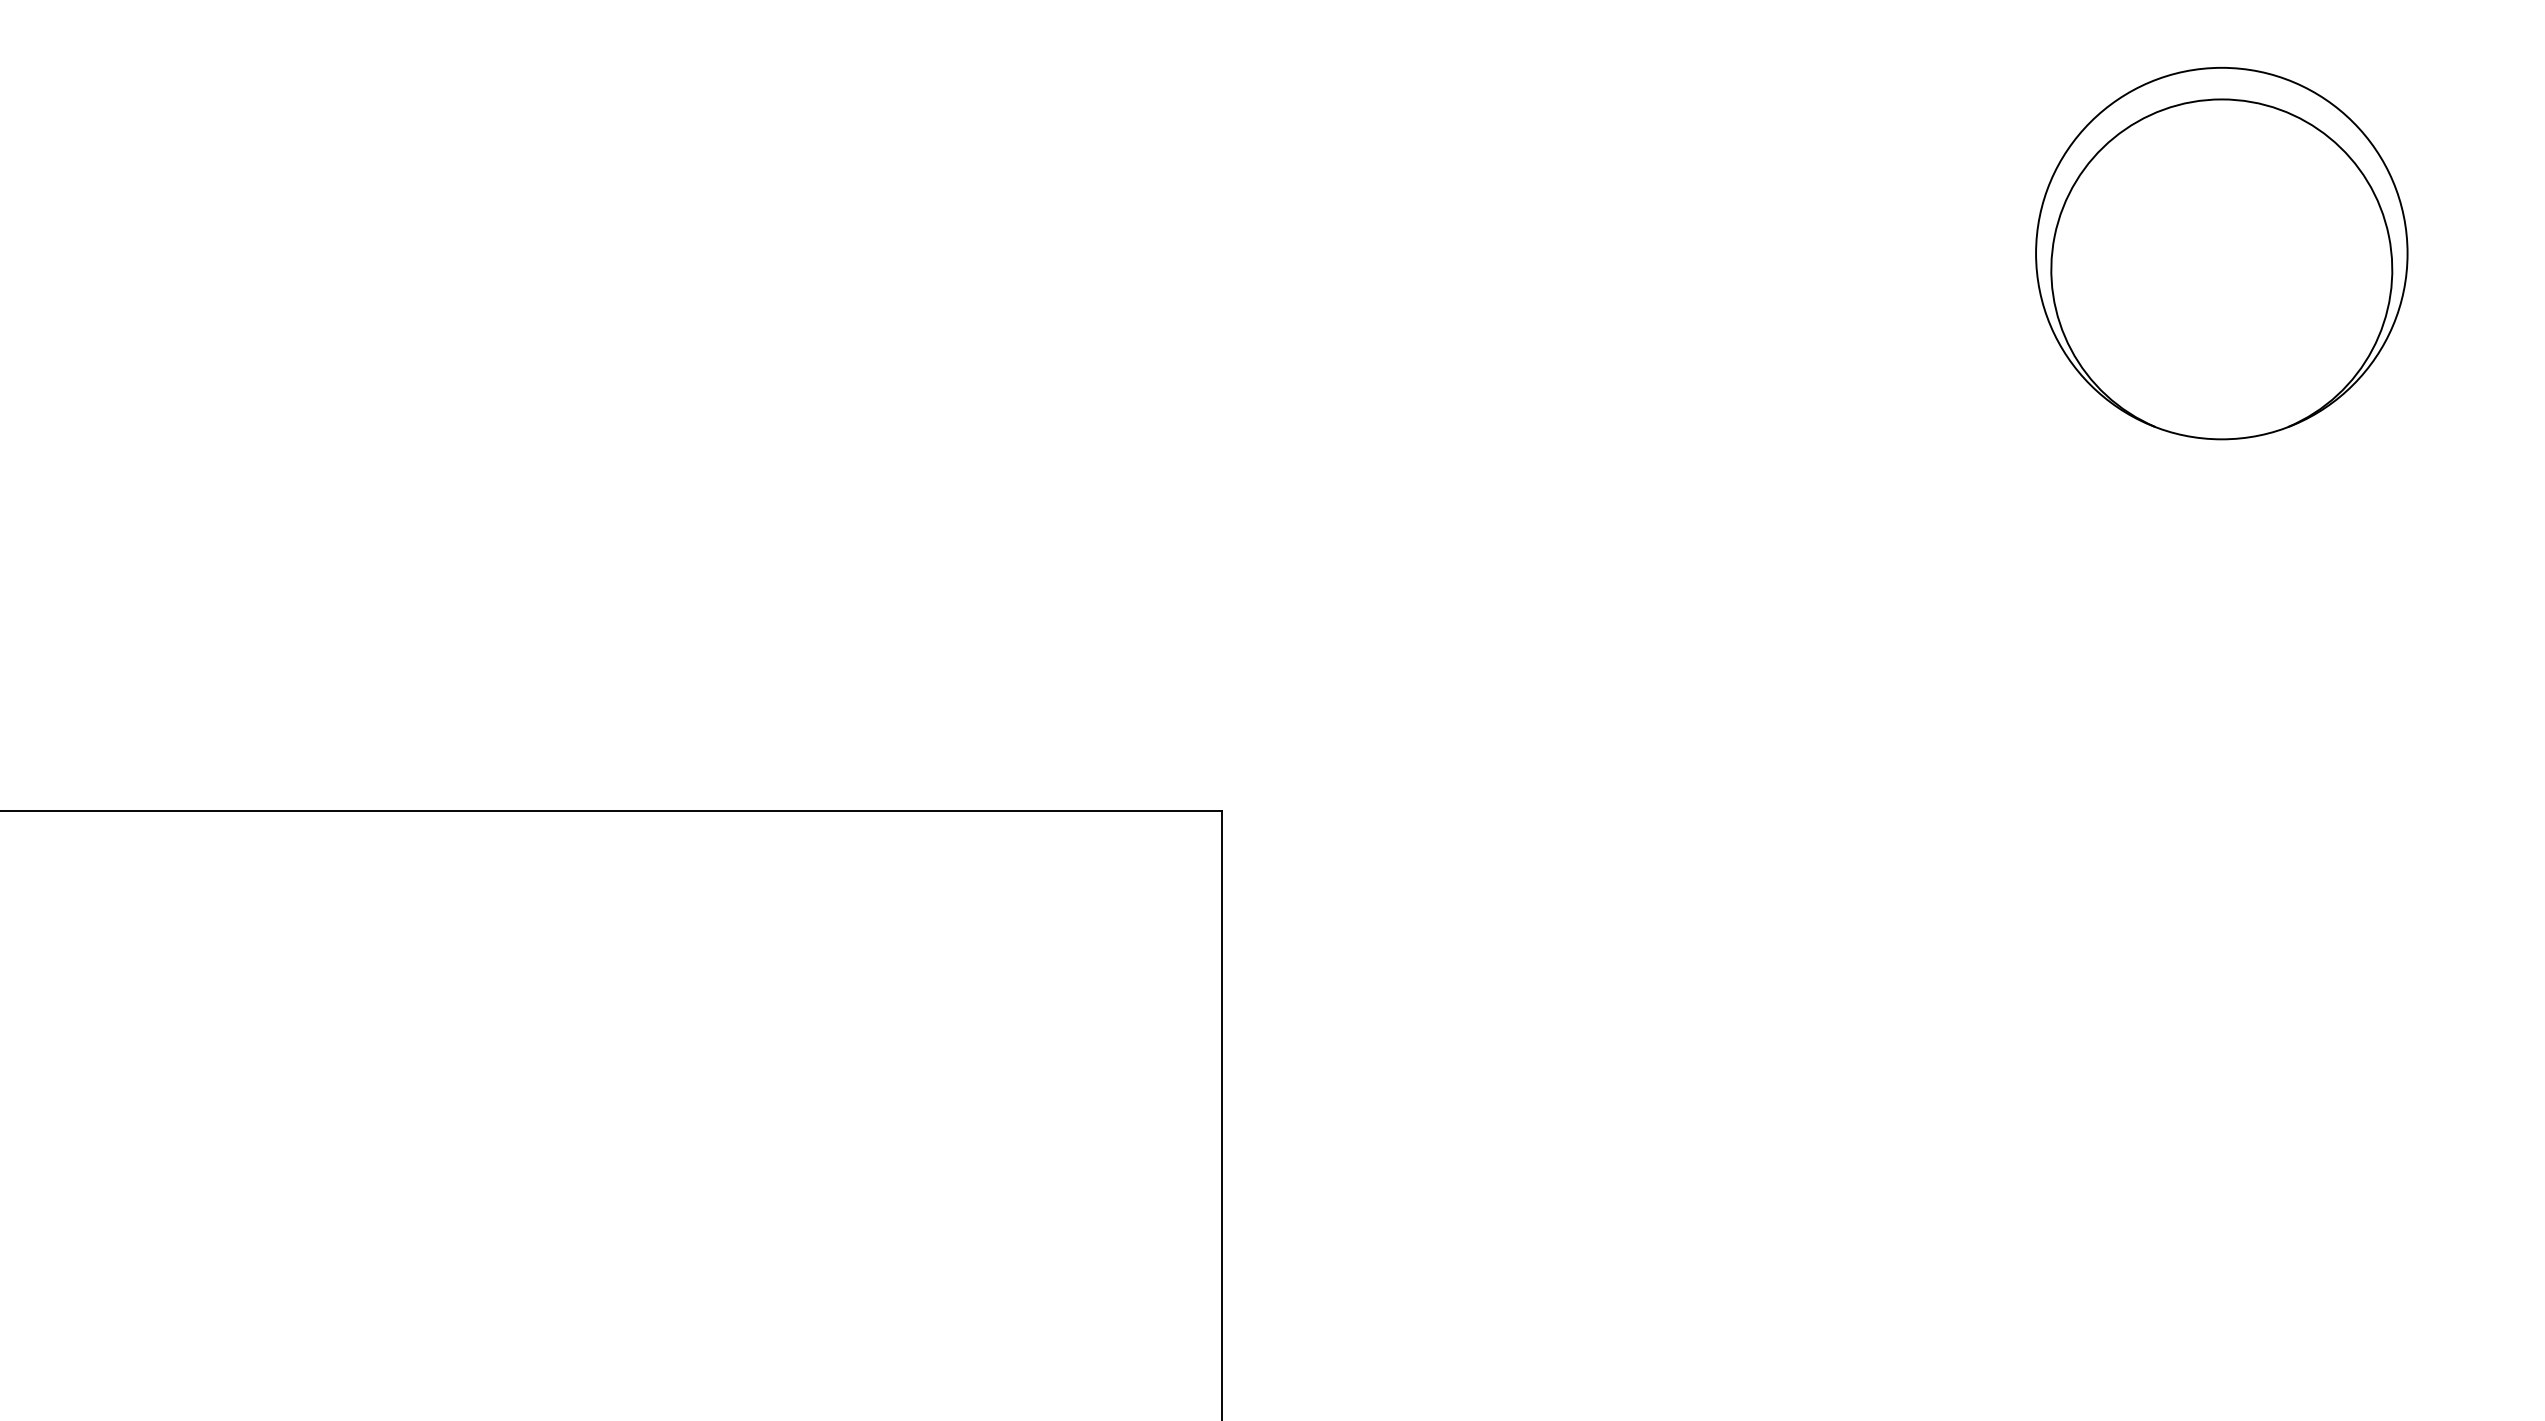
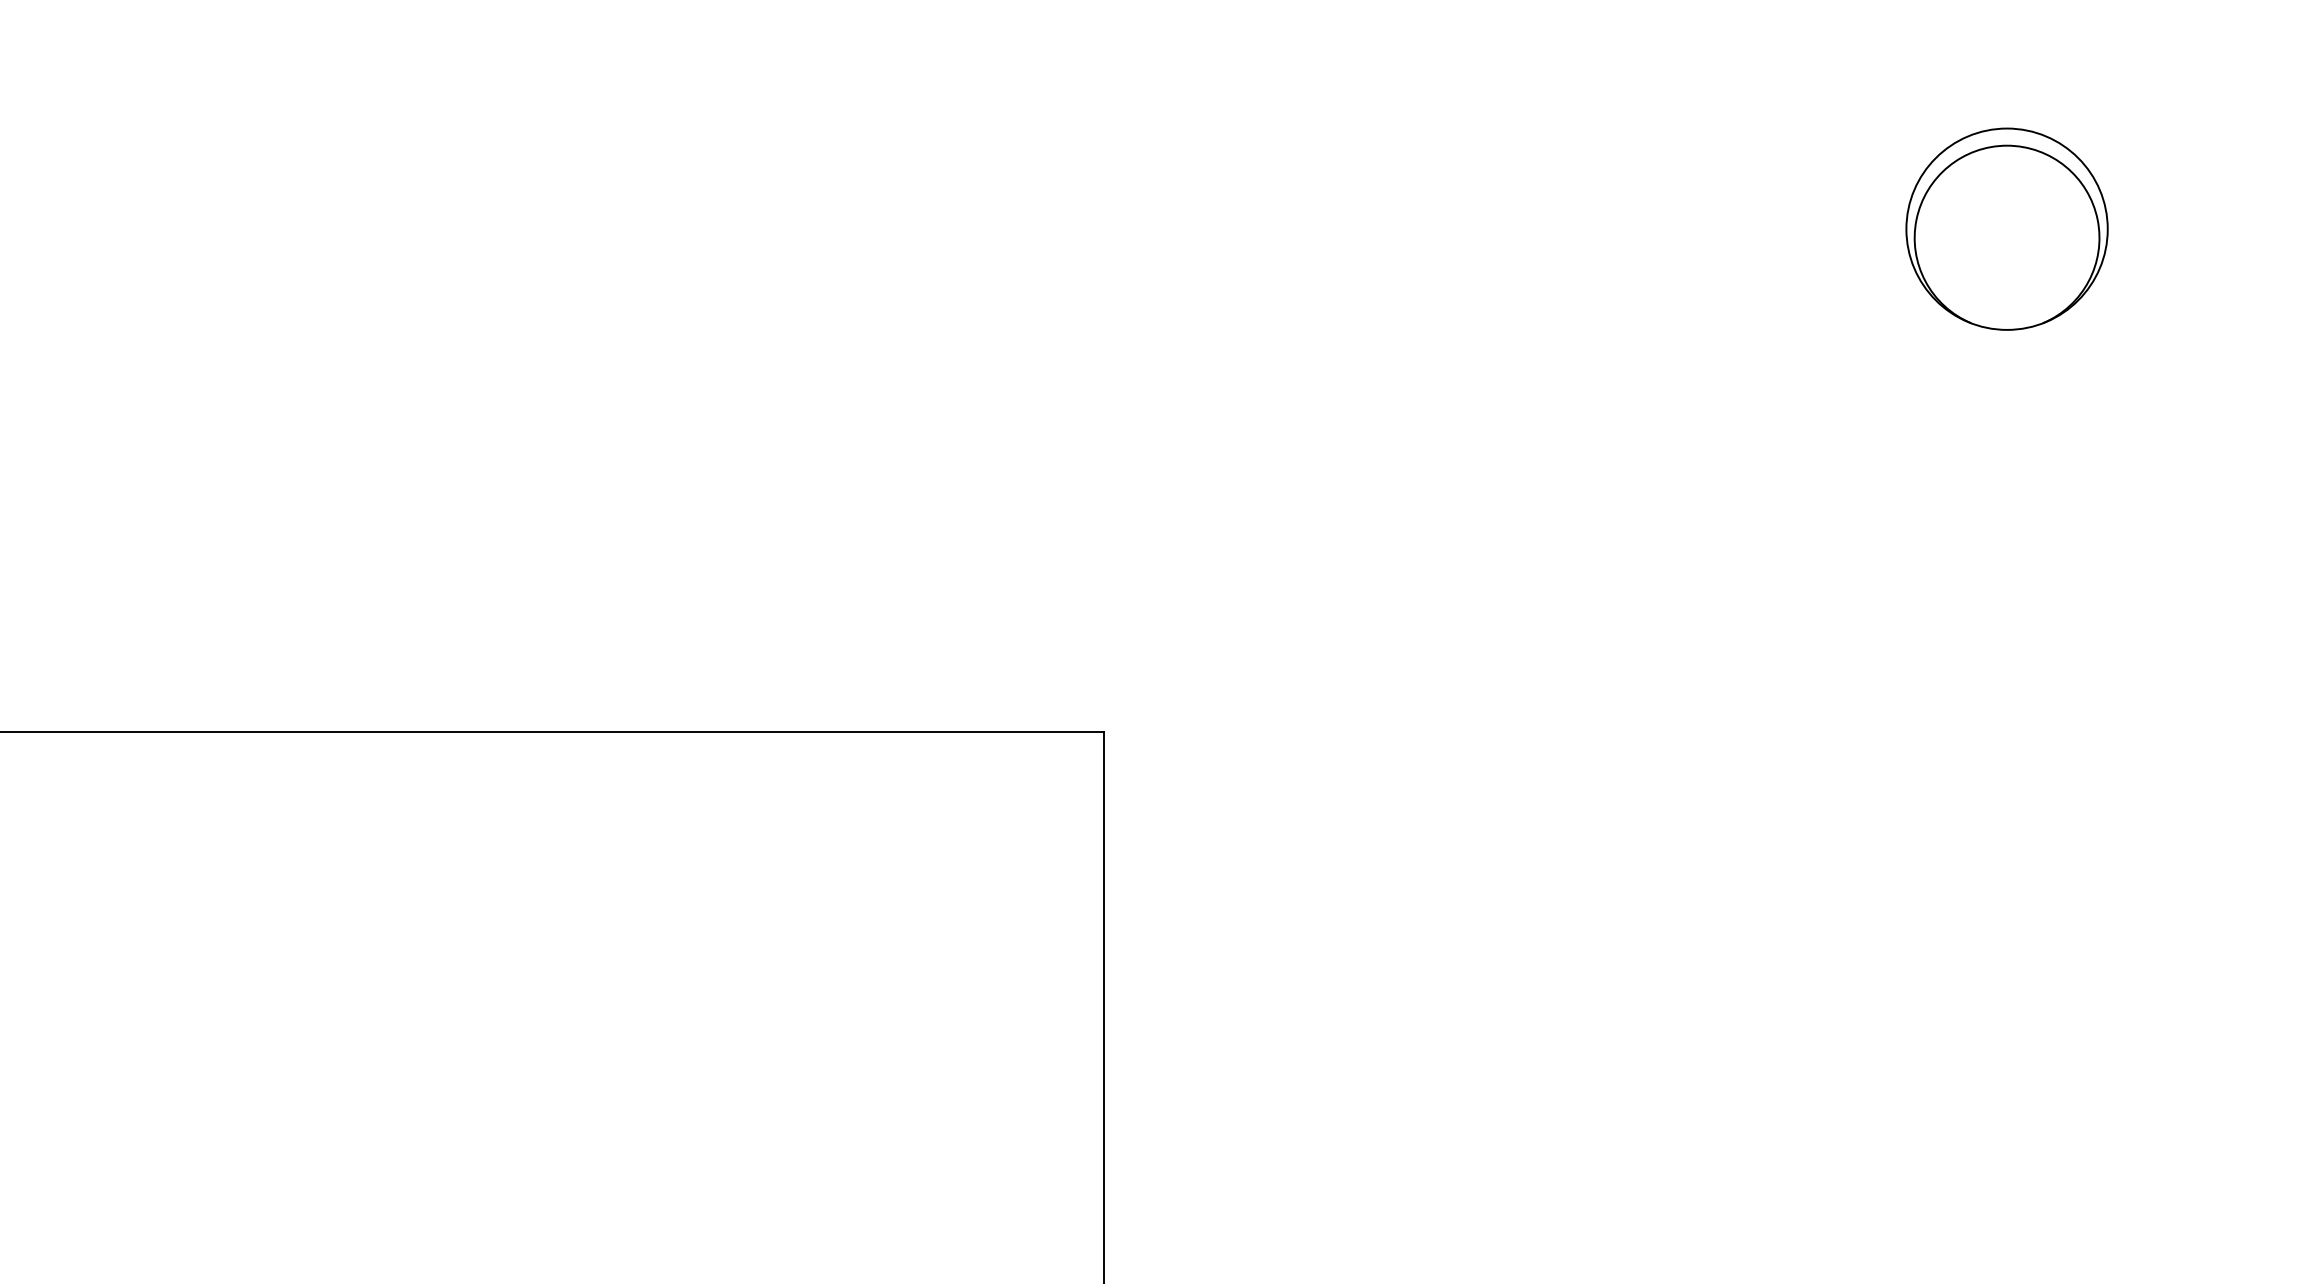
part: (2221, 253) -> (2006, 229), size x0.6

